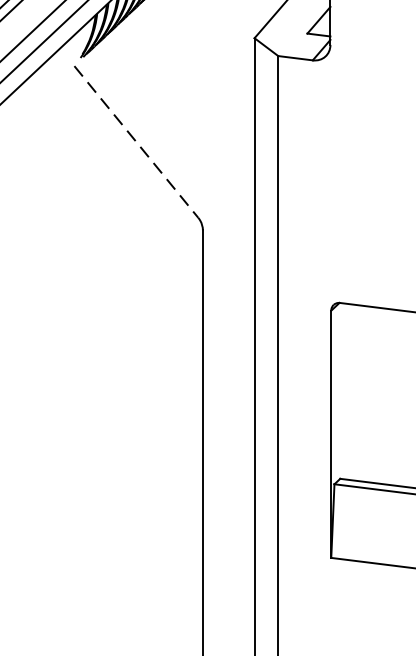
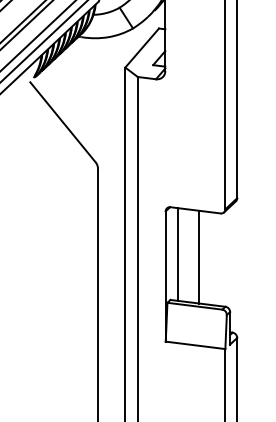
line: (135, 142) -> (62, 122), dashed -> solid
line: (353, 392) -> (177, 254), added
line: (395, 396) -> (199, 256), added

